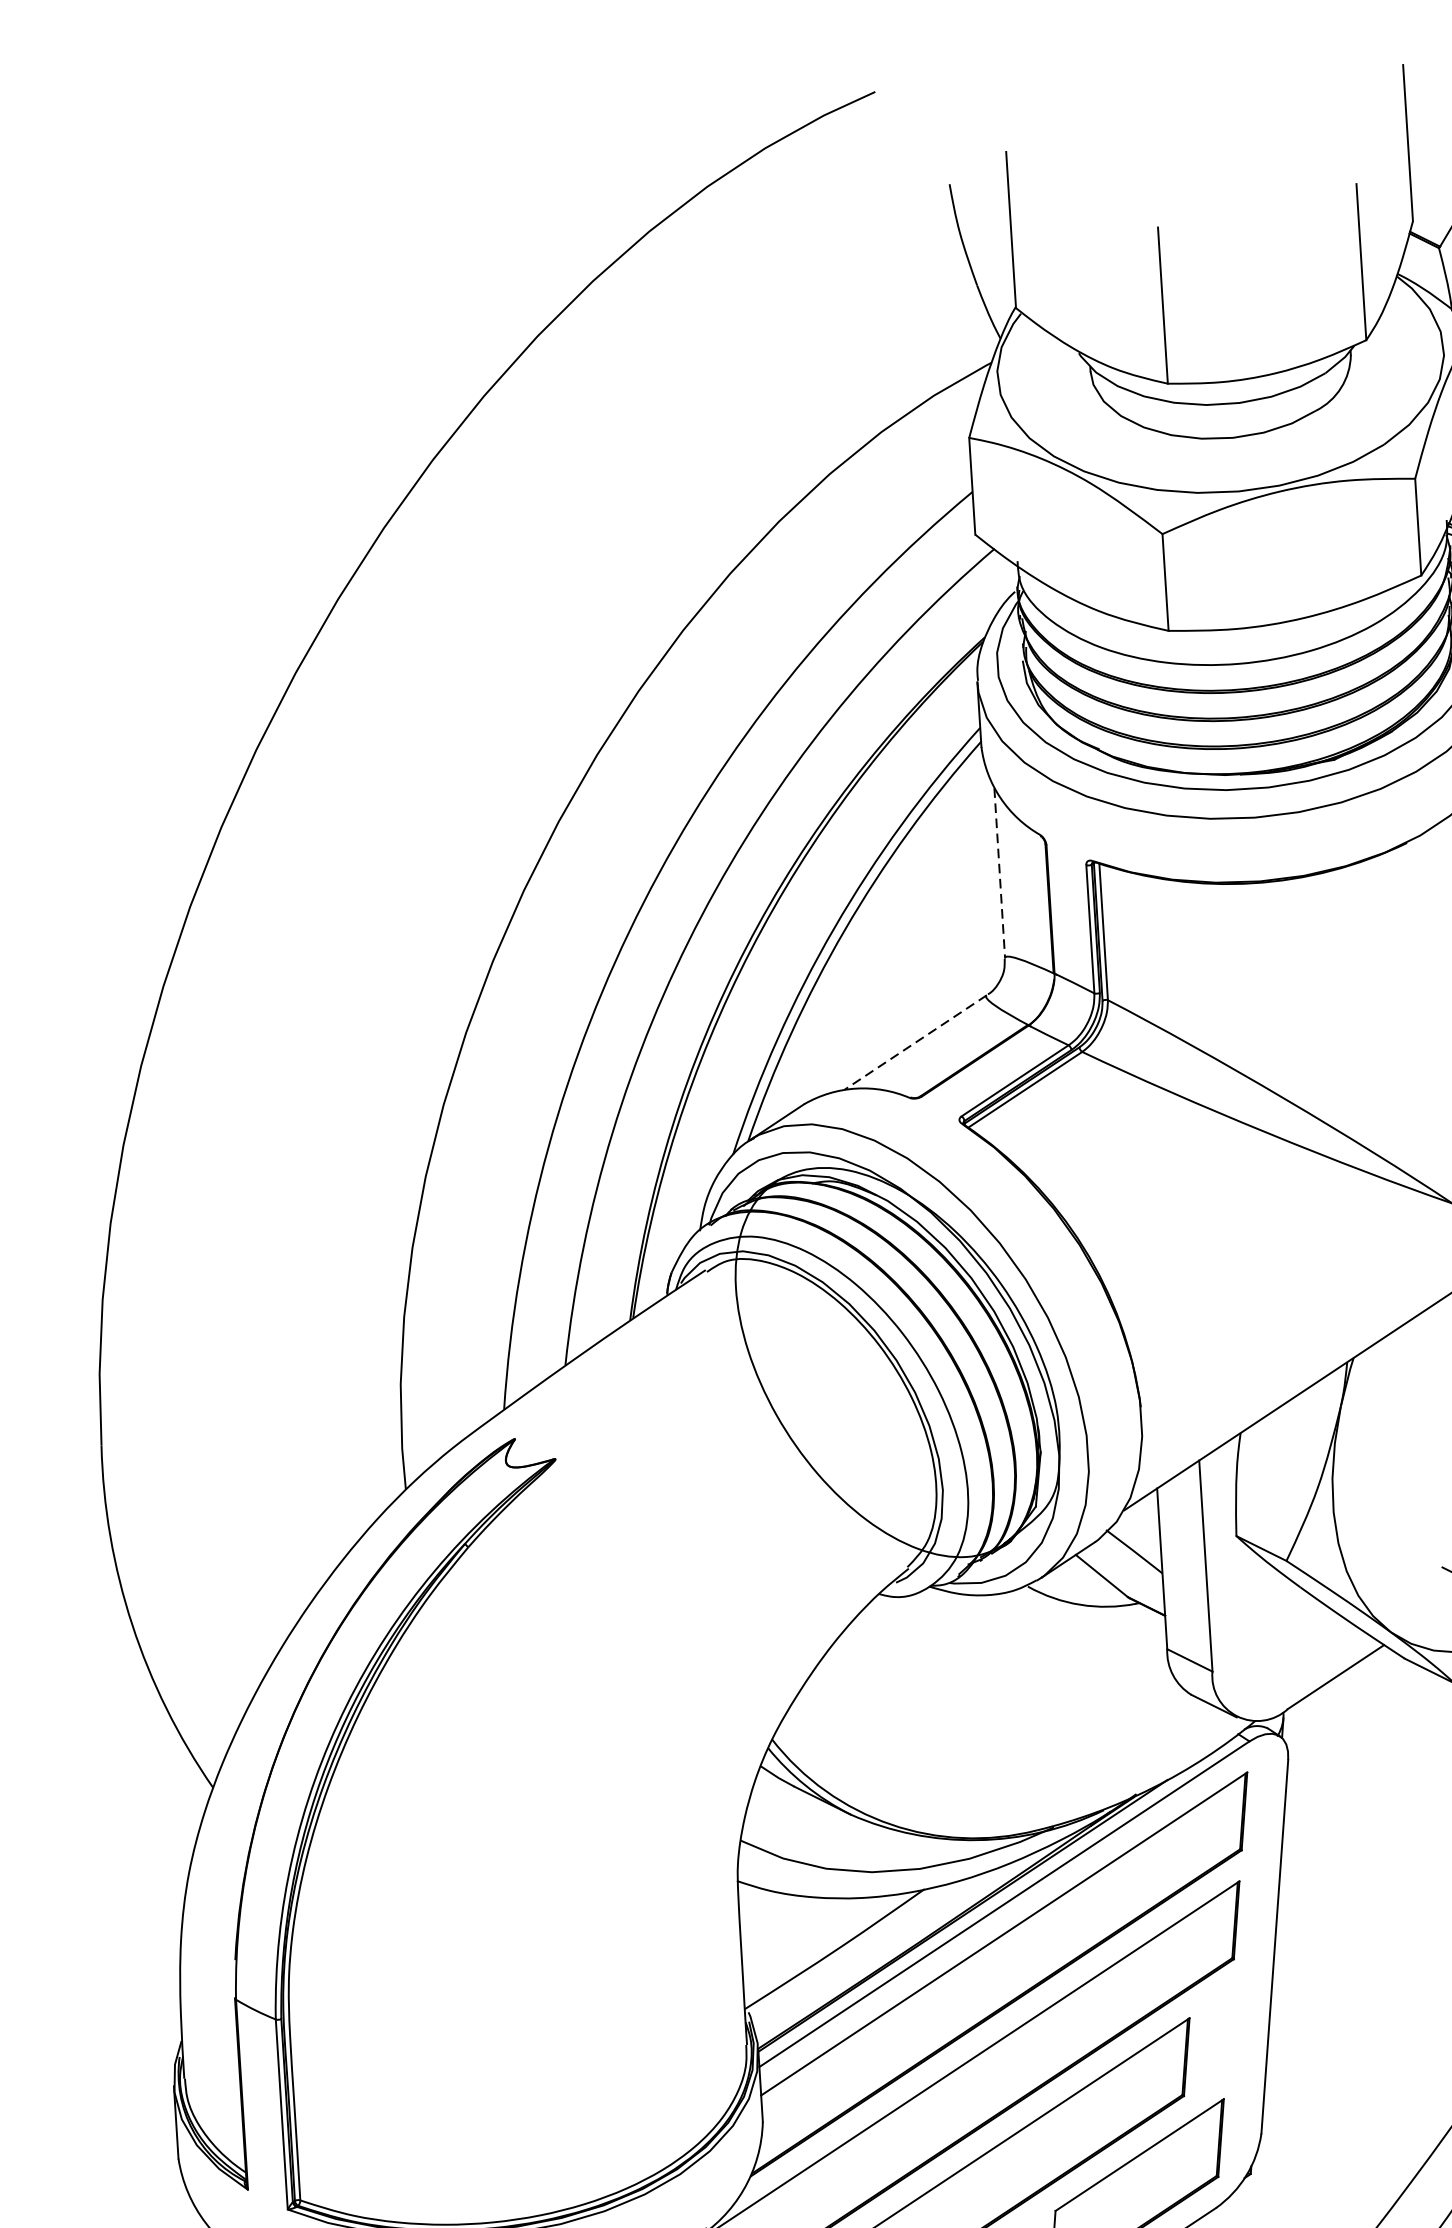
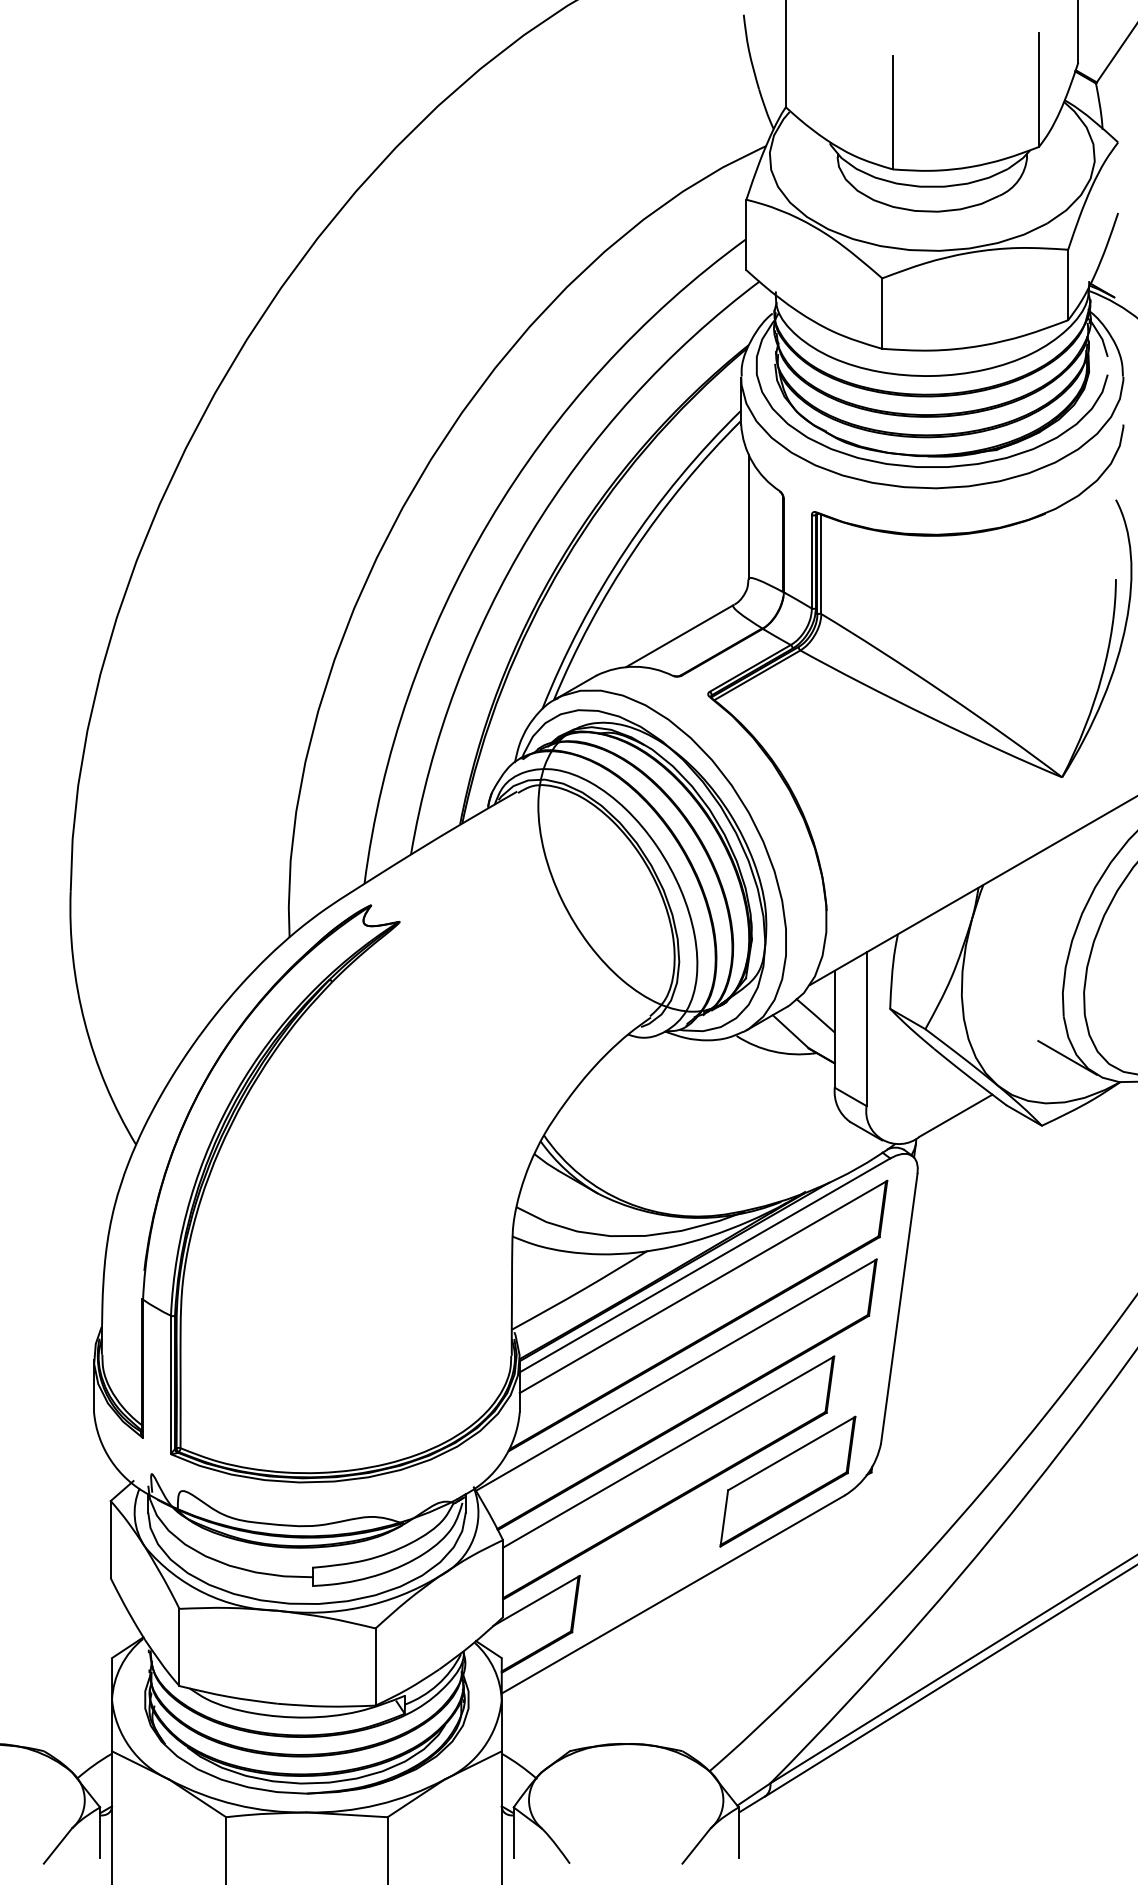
line: (999, 873) -> (748, 517), dashed -> solid
line: (916, 1043) -> (680, 636), dashed -> solid

